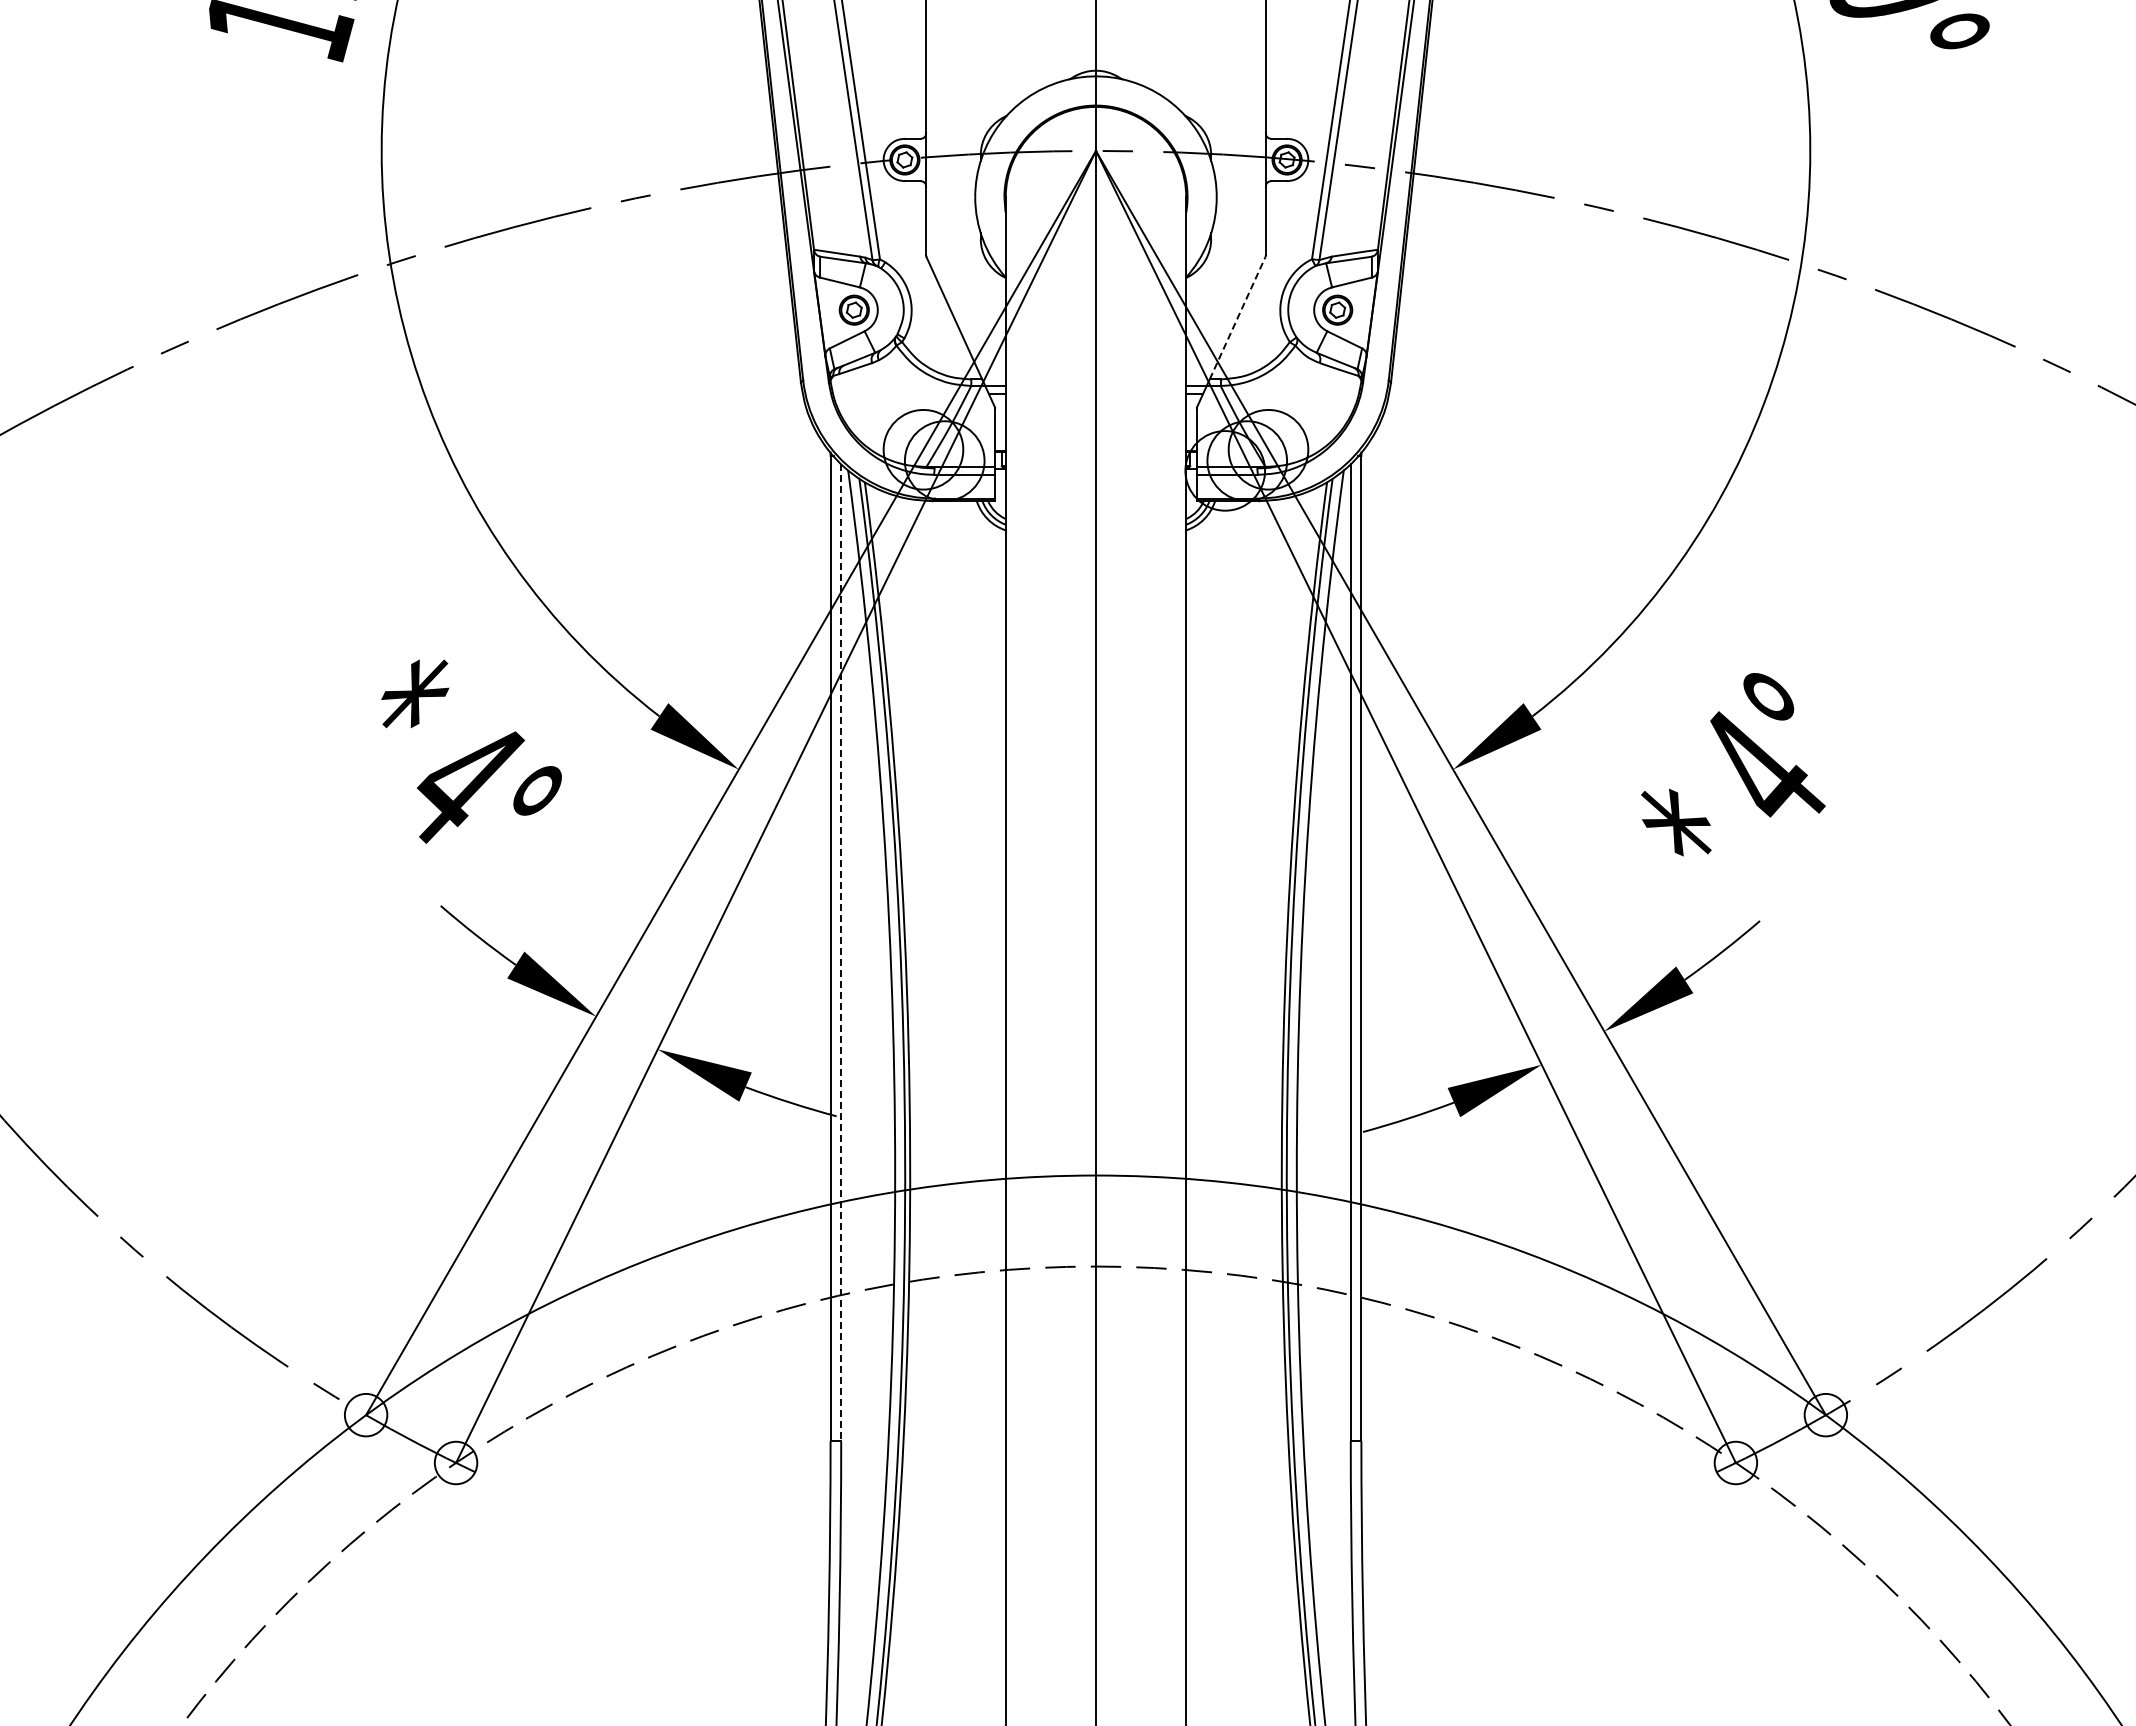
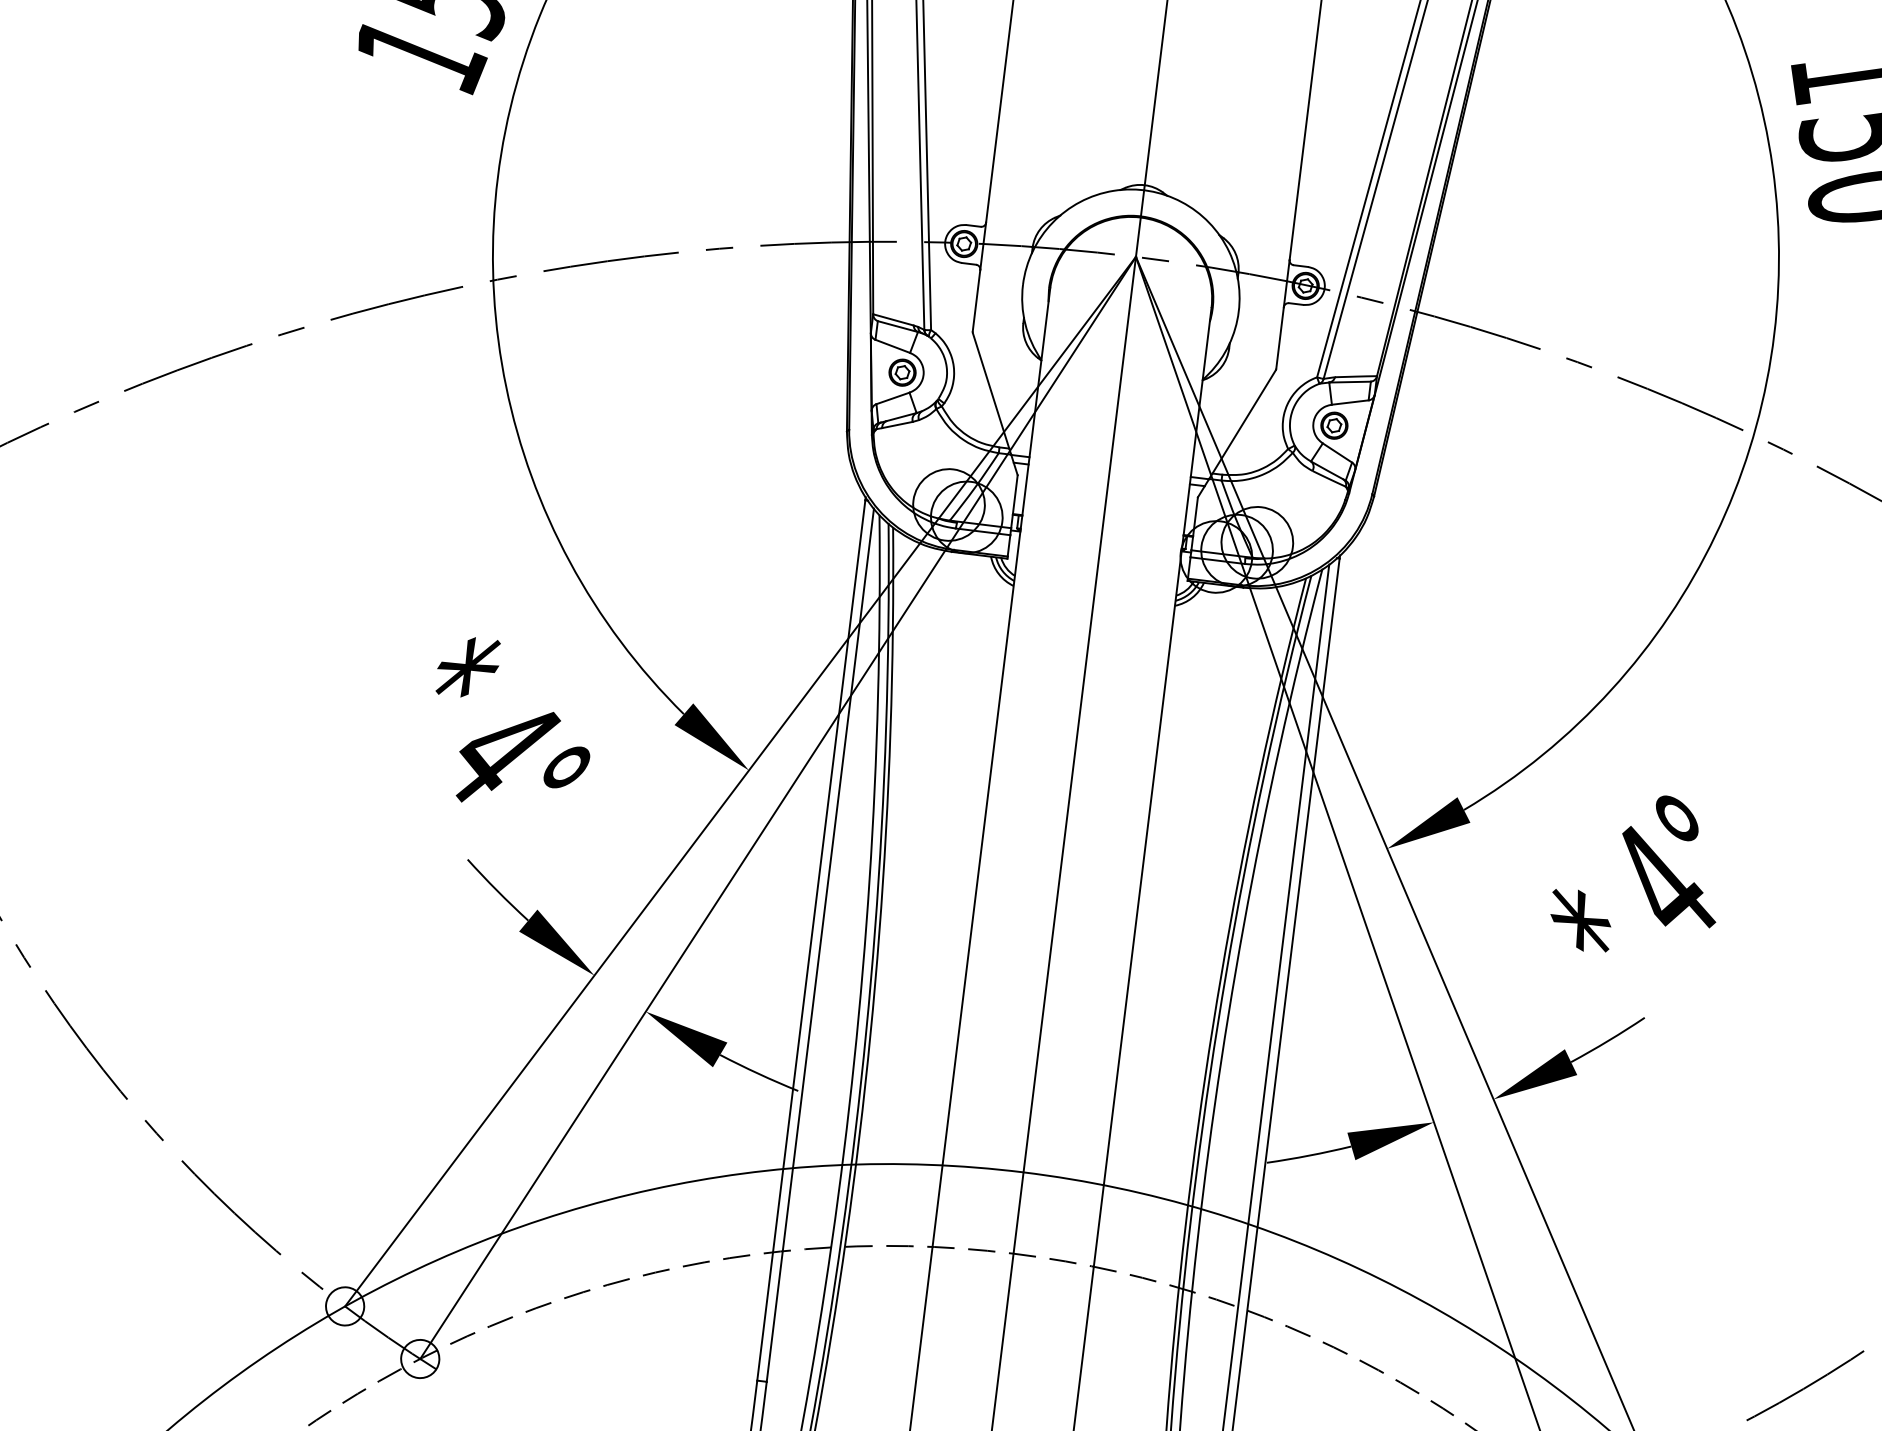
line: (1237, 317) -> (1244, 421), dashed -> solid
line: (841, 952) -> (820, 945), dashed -> solid

